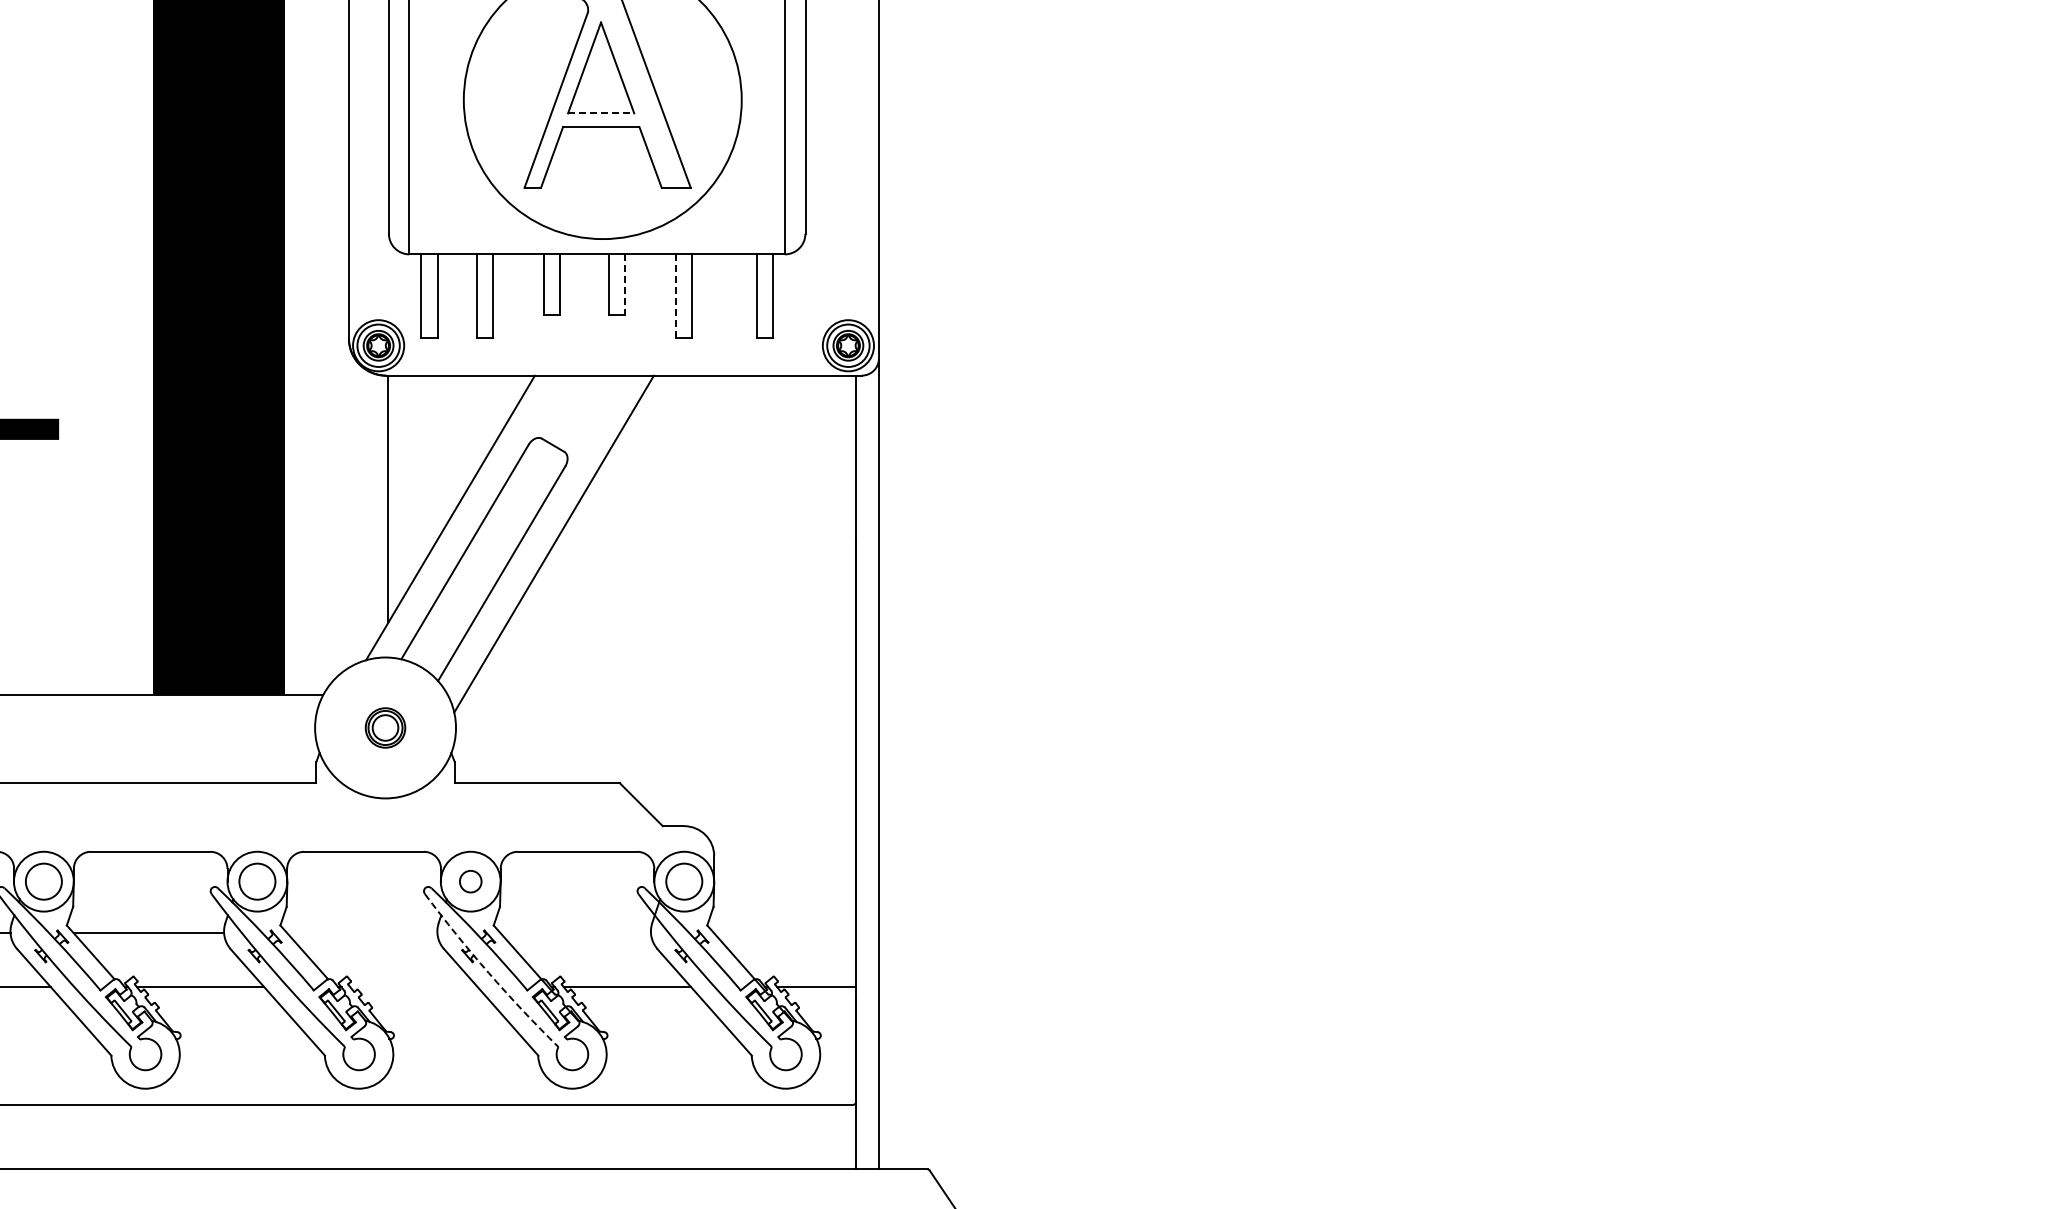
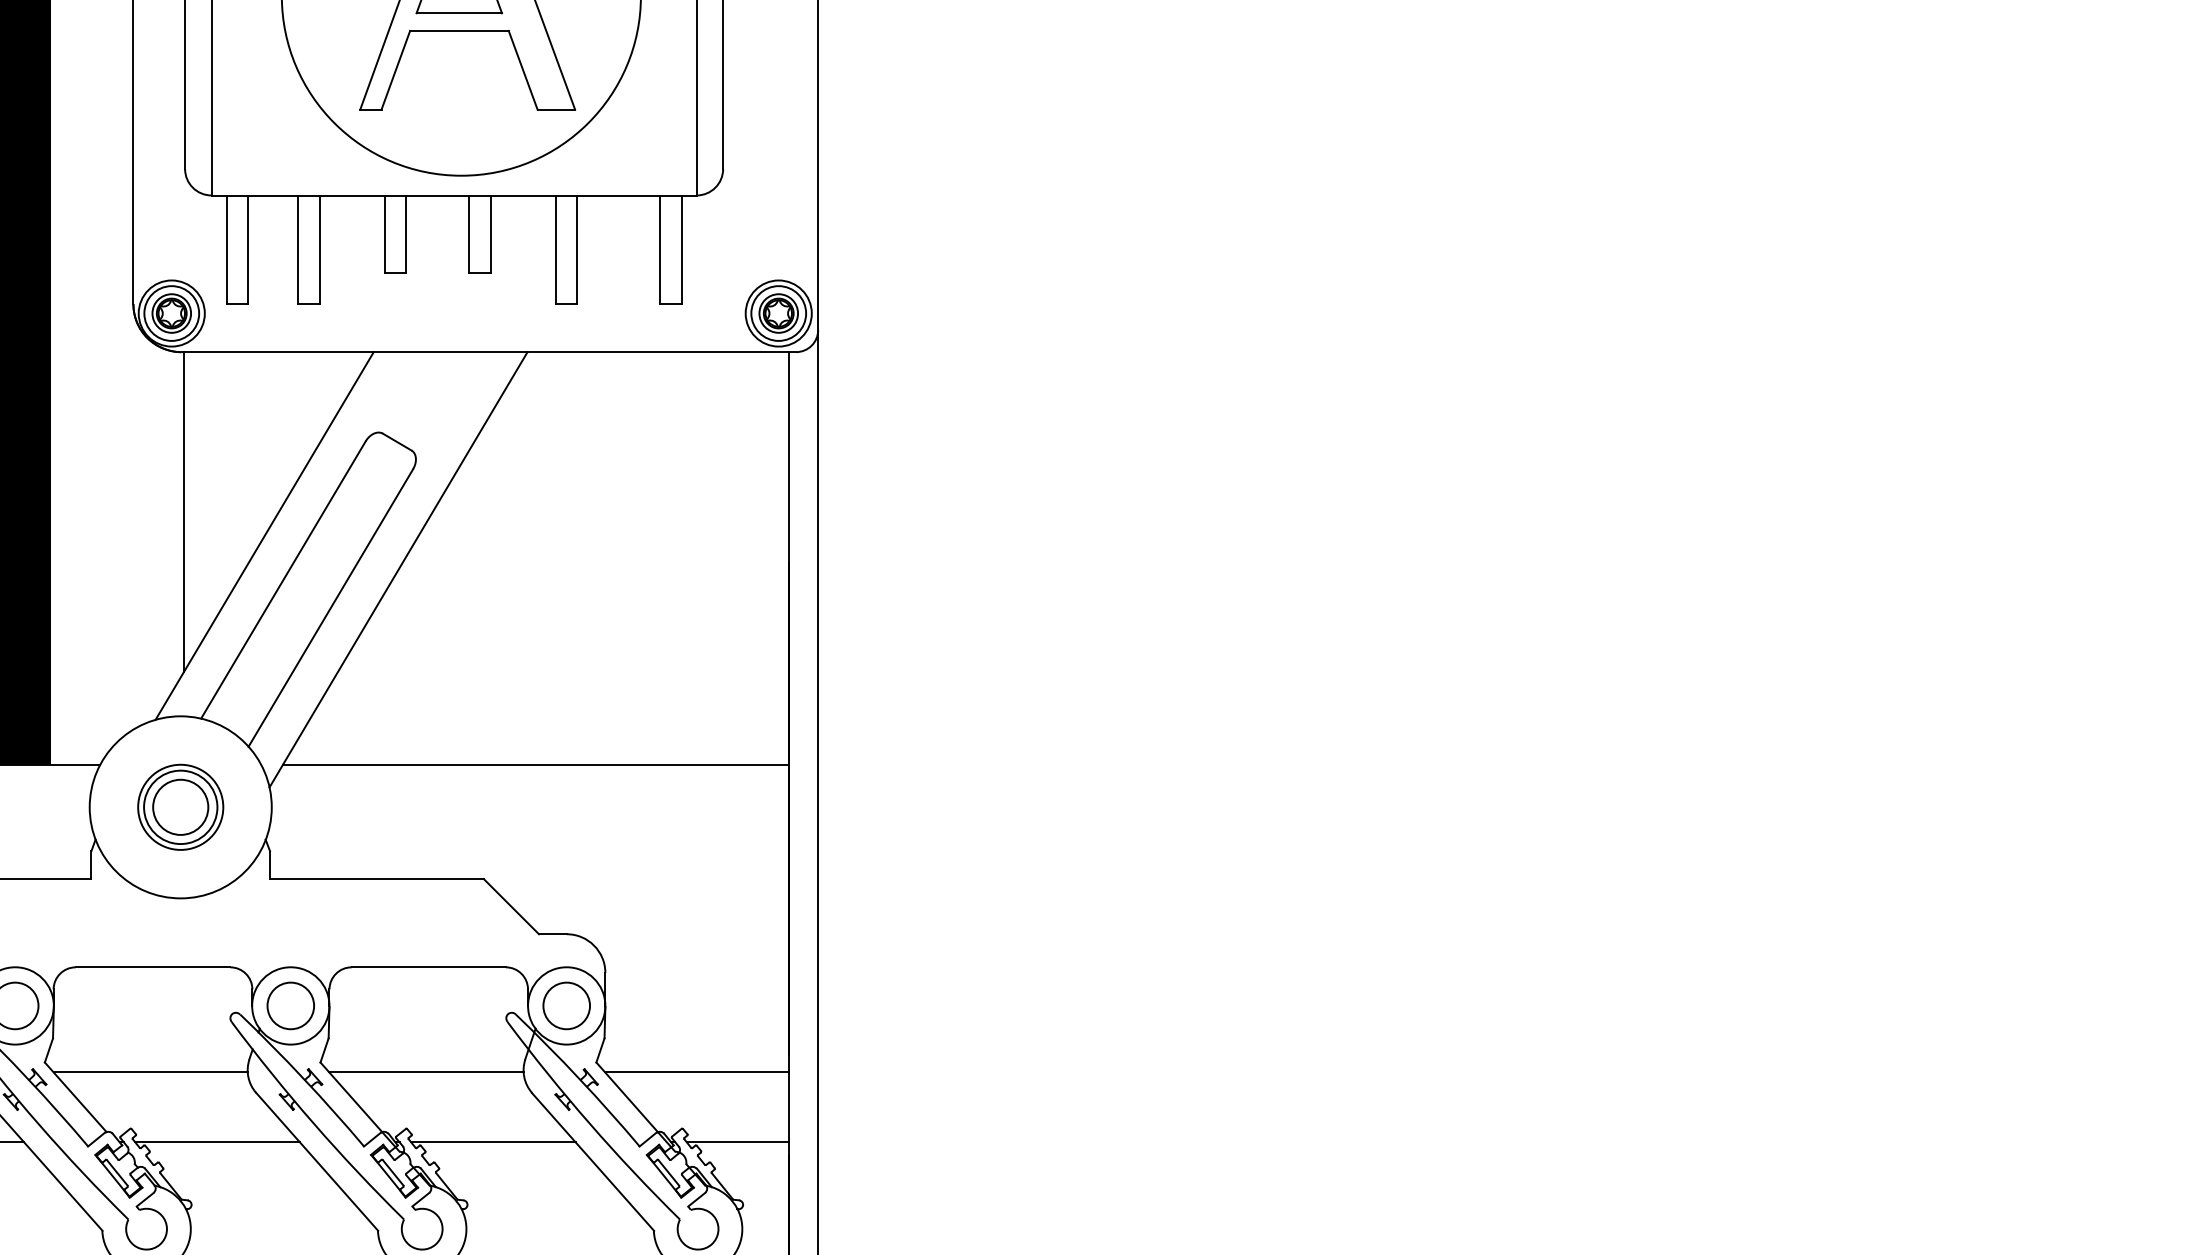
line: (601, 113) -> (459, 13), dashed -> solid
line: (625, 285) -> (490, 235), dashed -> solid
line: (676, 296) -> (556, 249), dashed -> solid
line: (660, 695) -> (535, 765), added
part: (385, 727) -> (180, 806), size x1.67
circle: (470, 881) -> (290, 1005), size x1.67
line: (362, 933) -> (150, 1072), added
line: (575, 933) -> (426, 1072), added
line: (785, 933) -> (697, 1072), added
arc: (488, 973) -> (313, 1124), dashed -> solid
line: (413, 987) -> (216, 1142), added

